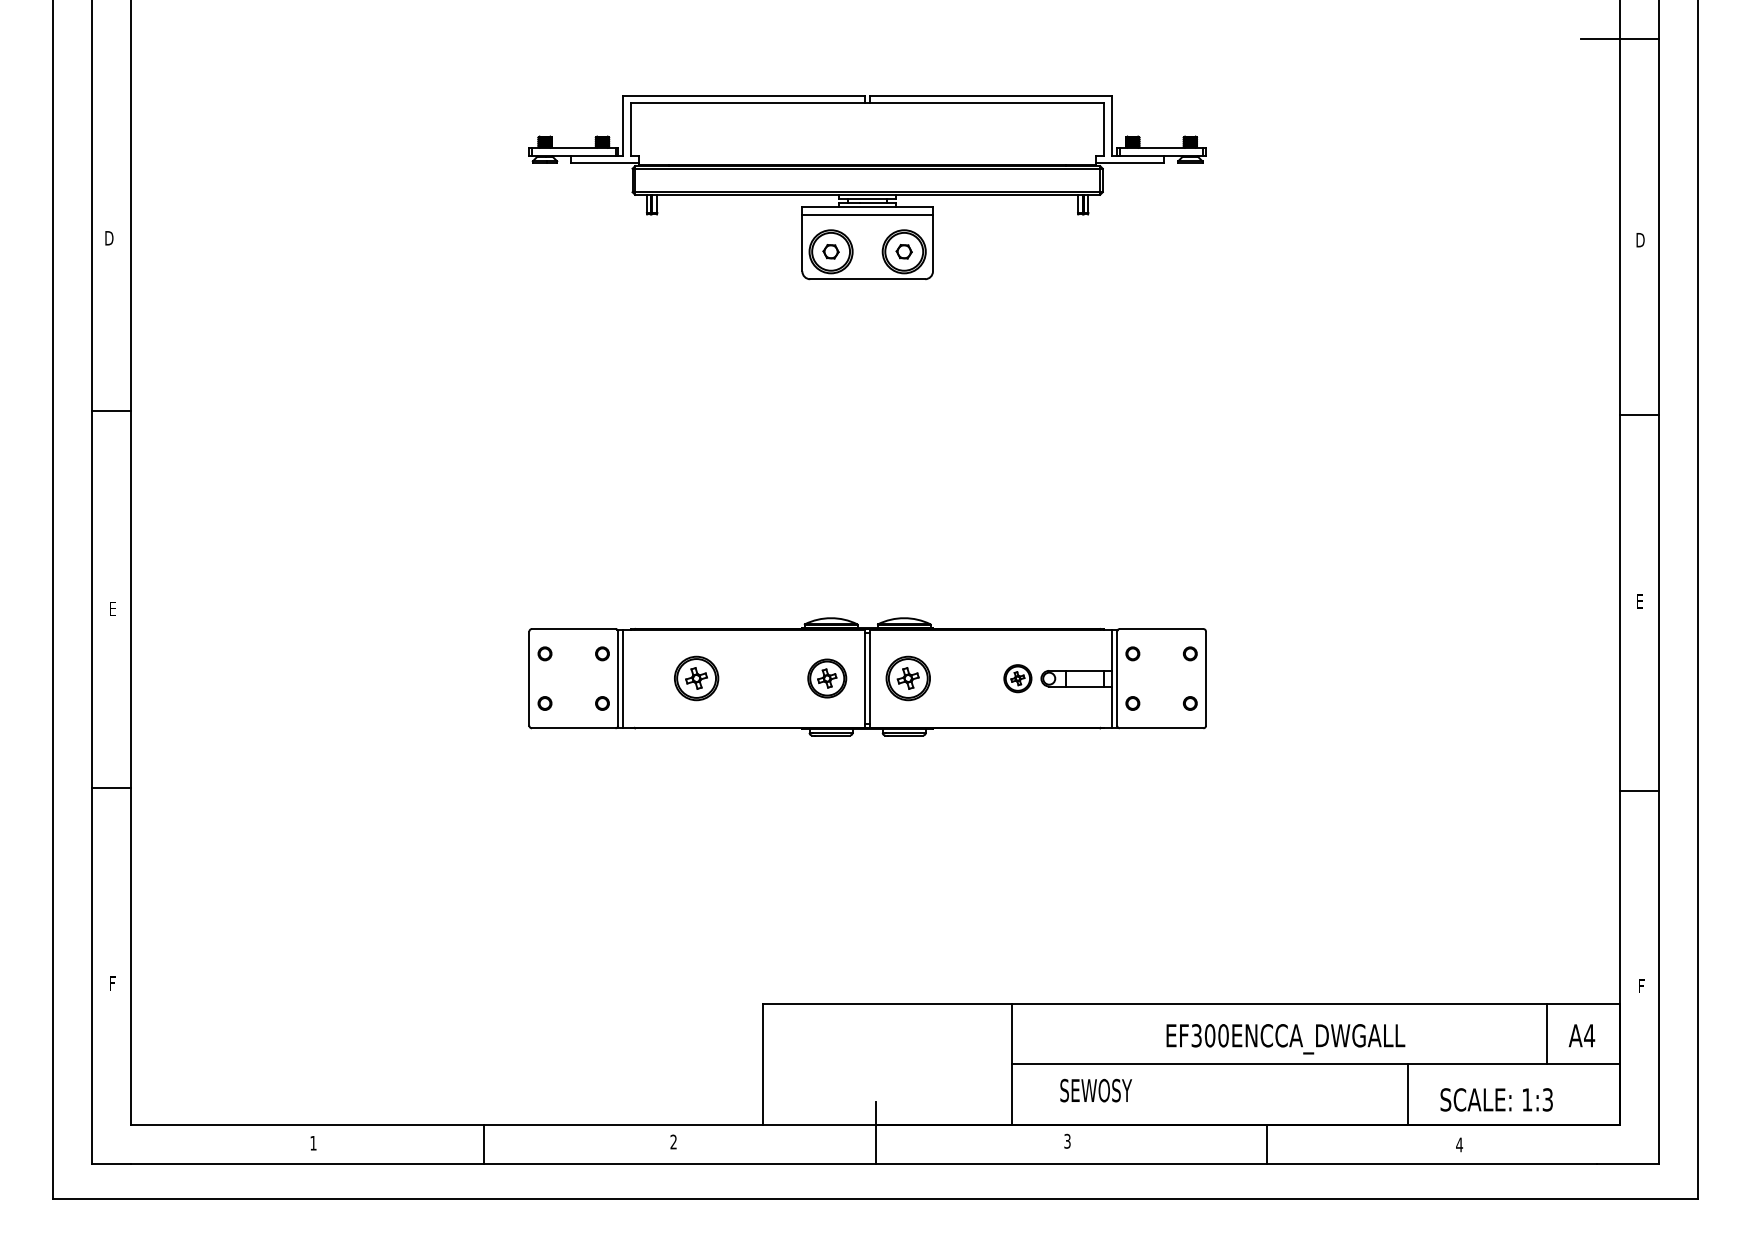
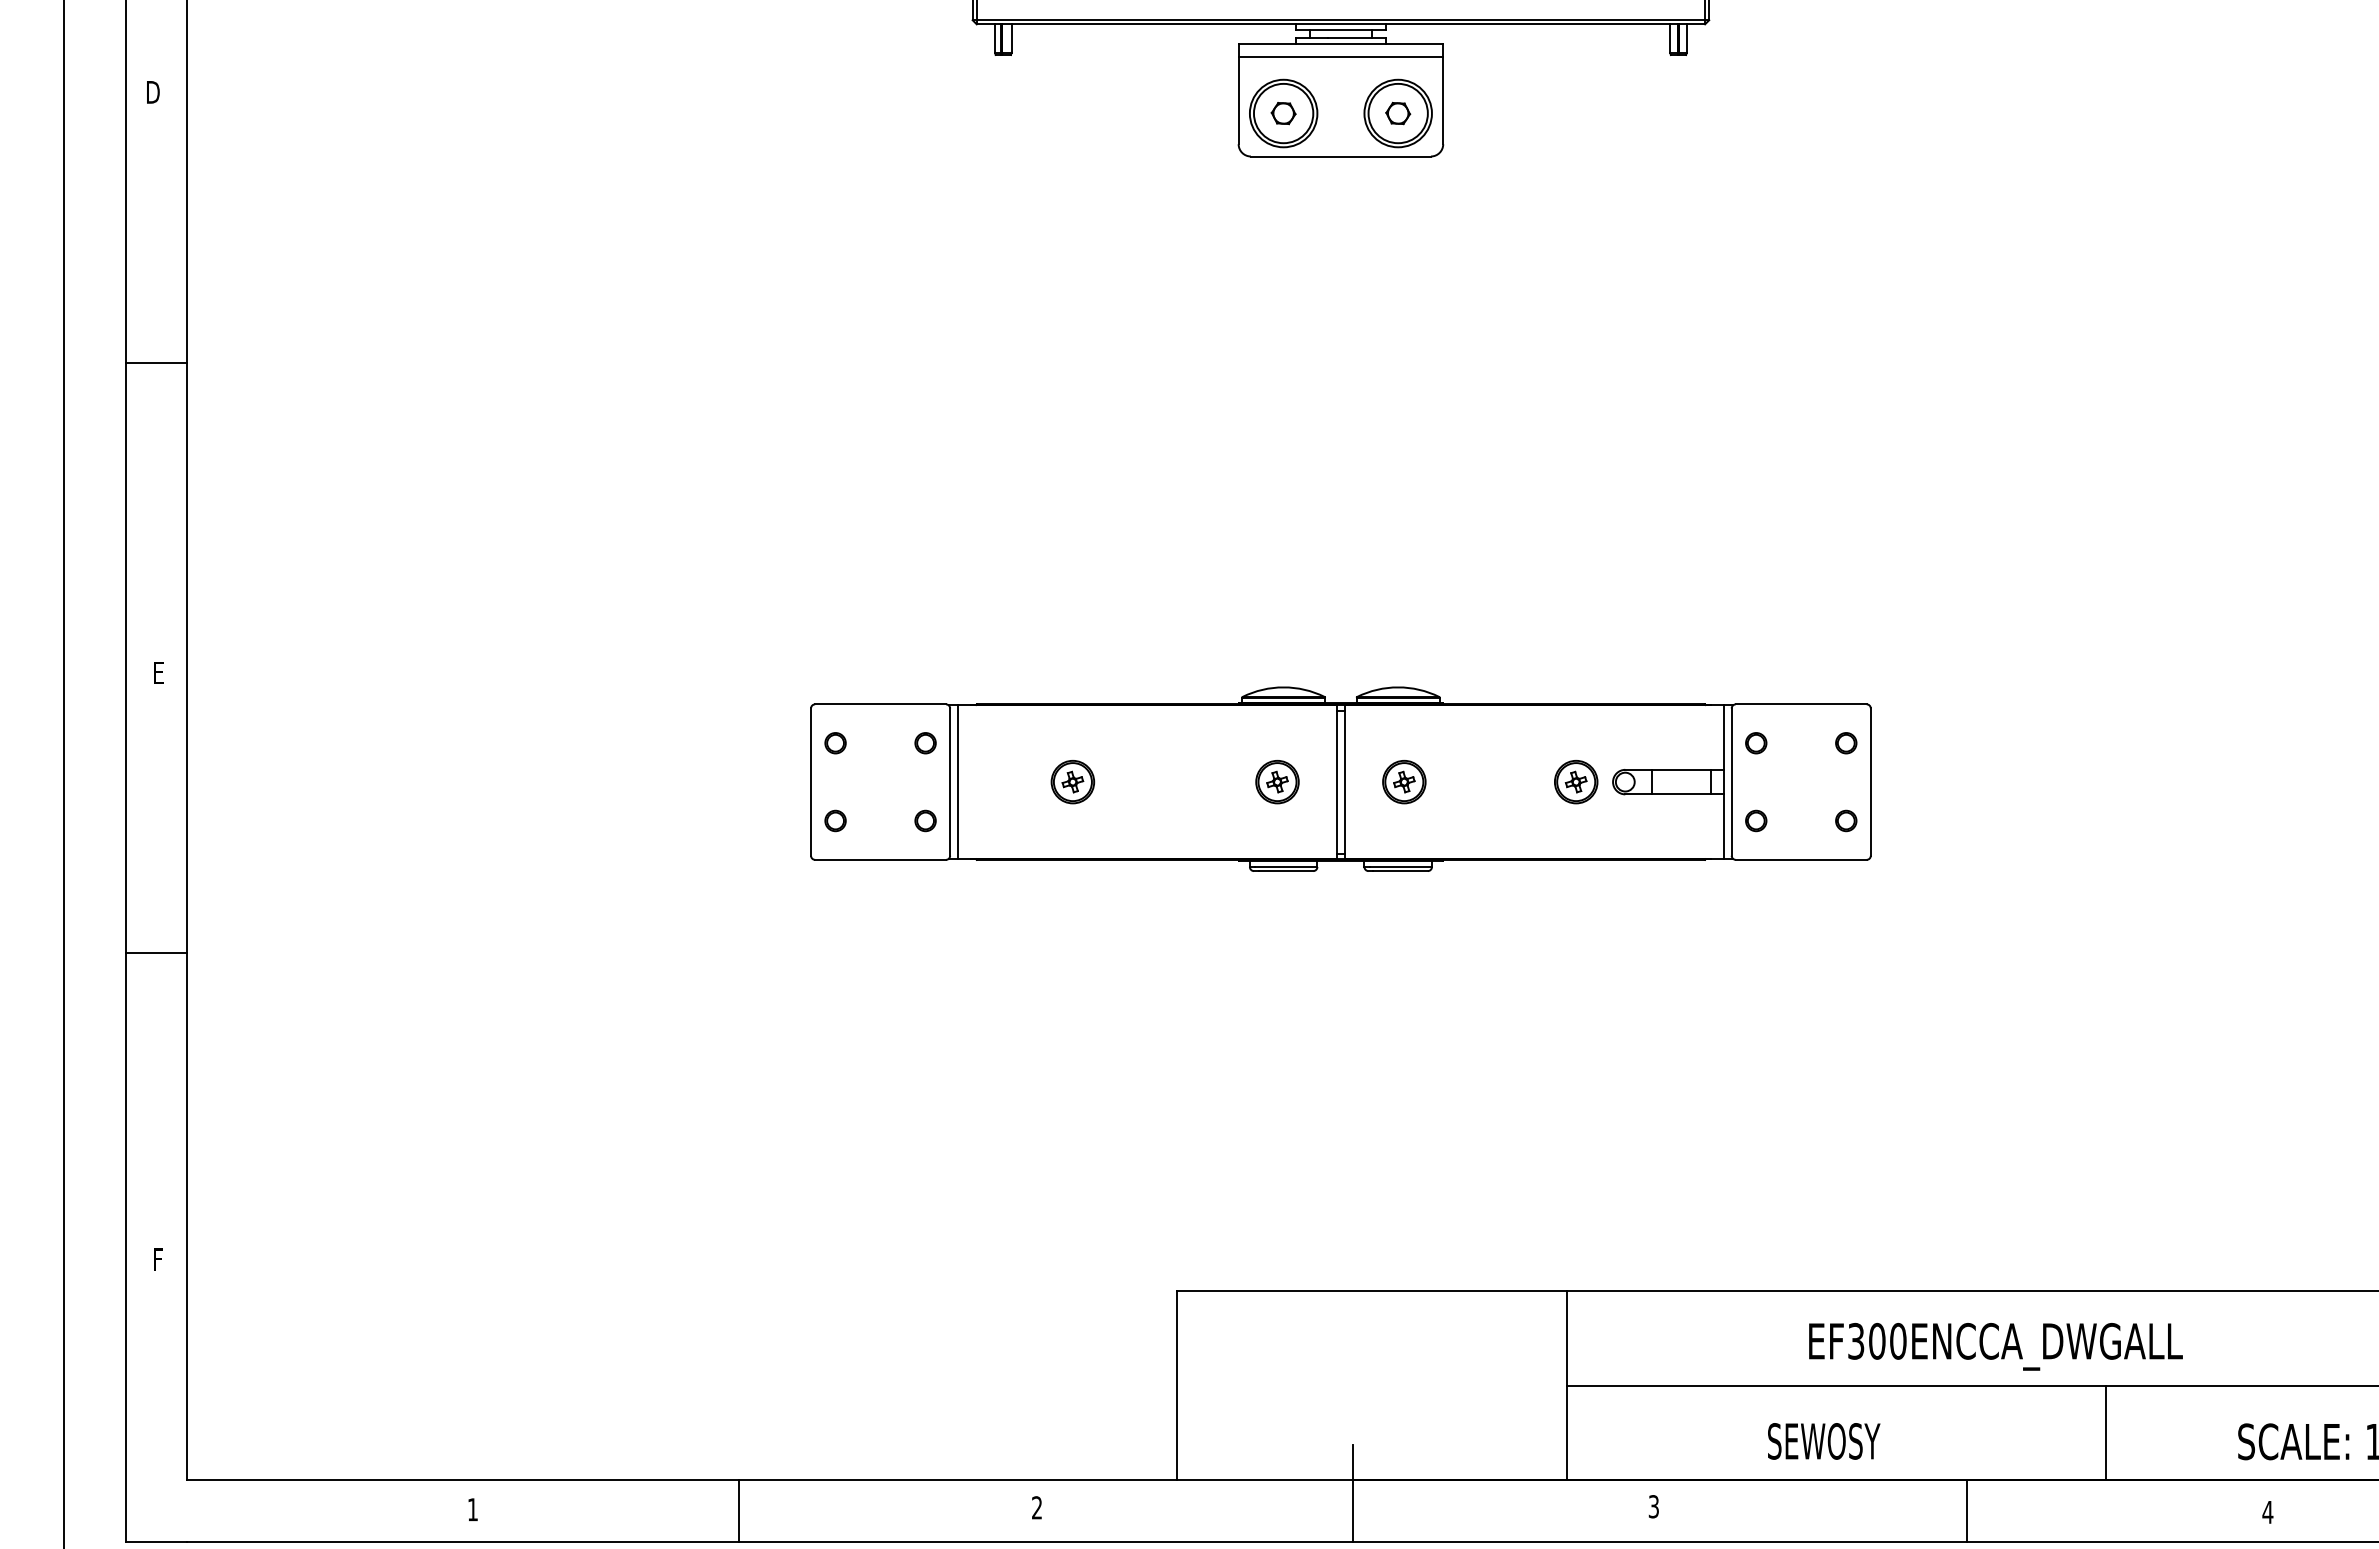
part: (696, 678) -> (1072, 781), size x0.62
part: (826, 678) -> (1276, 781), size x0.71
part: (907, 678) -> (1403, 781), size x0.62
text: (1095, 1090) -> (1823, 1441), moved
line: (1408, 1094) -> (2106, 1433), moved

